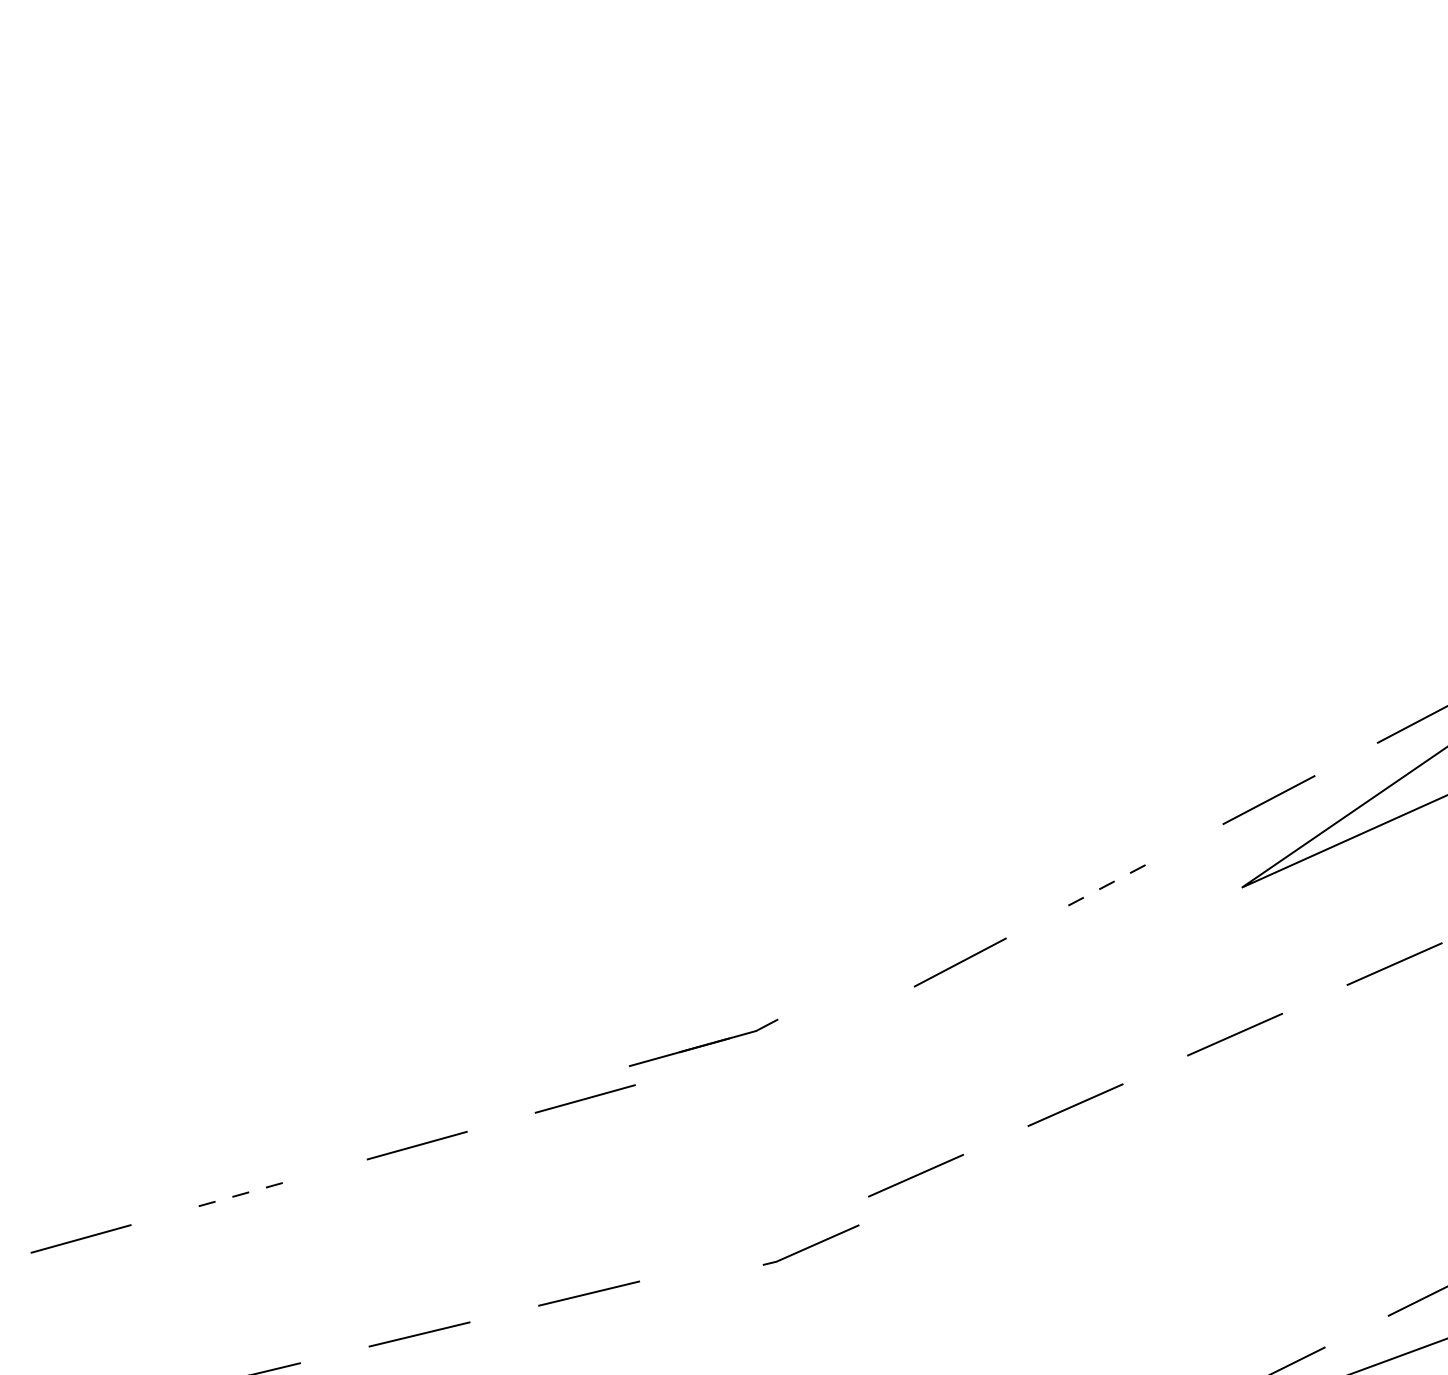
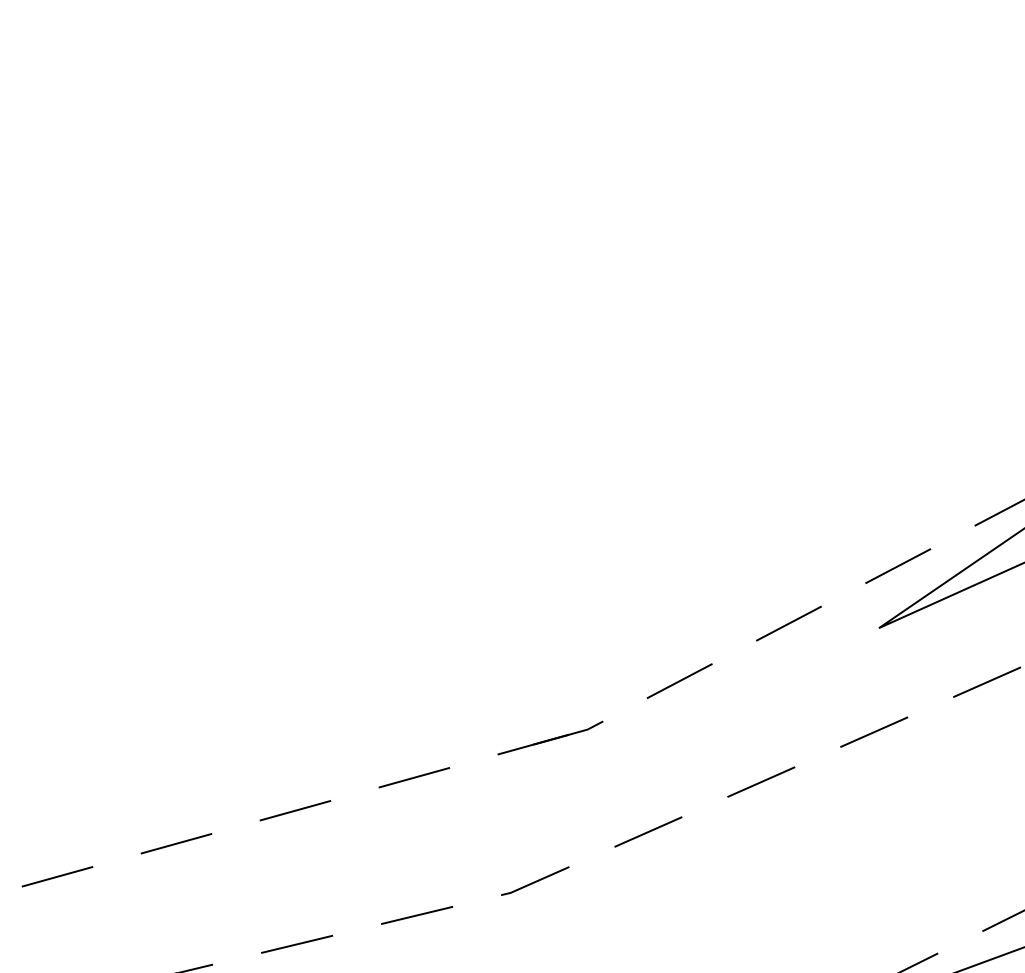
line: (1115, 881) -> (789, 623), dashed -> solid
part: (703, 1042) -> (550, 737), moved
line: (249, 1192) -> (176, 843), dashed -> solid
line: (810, 1245) -> (534, 881), moved

